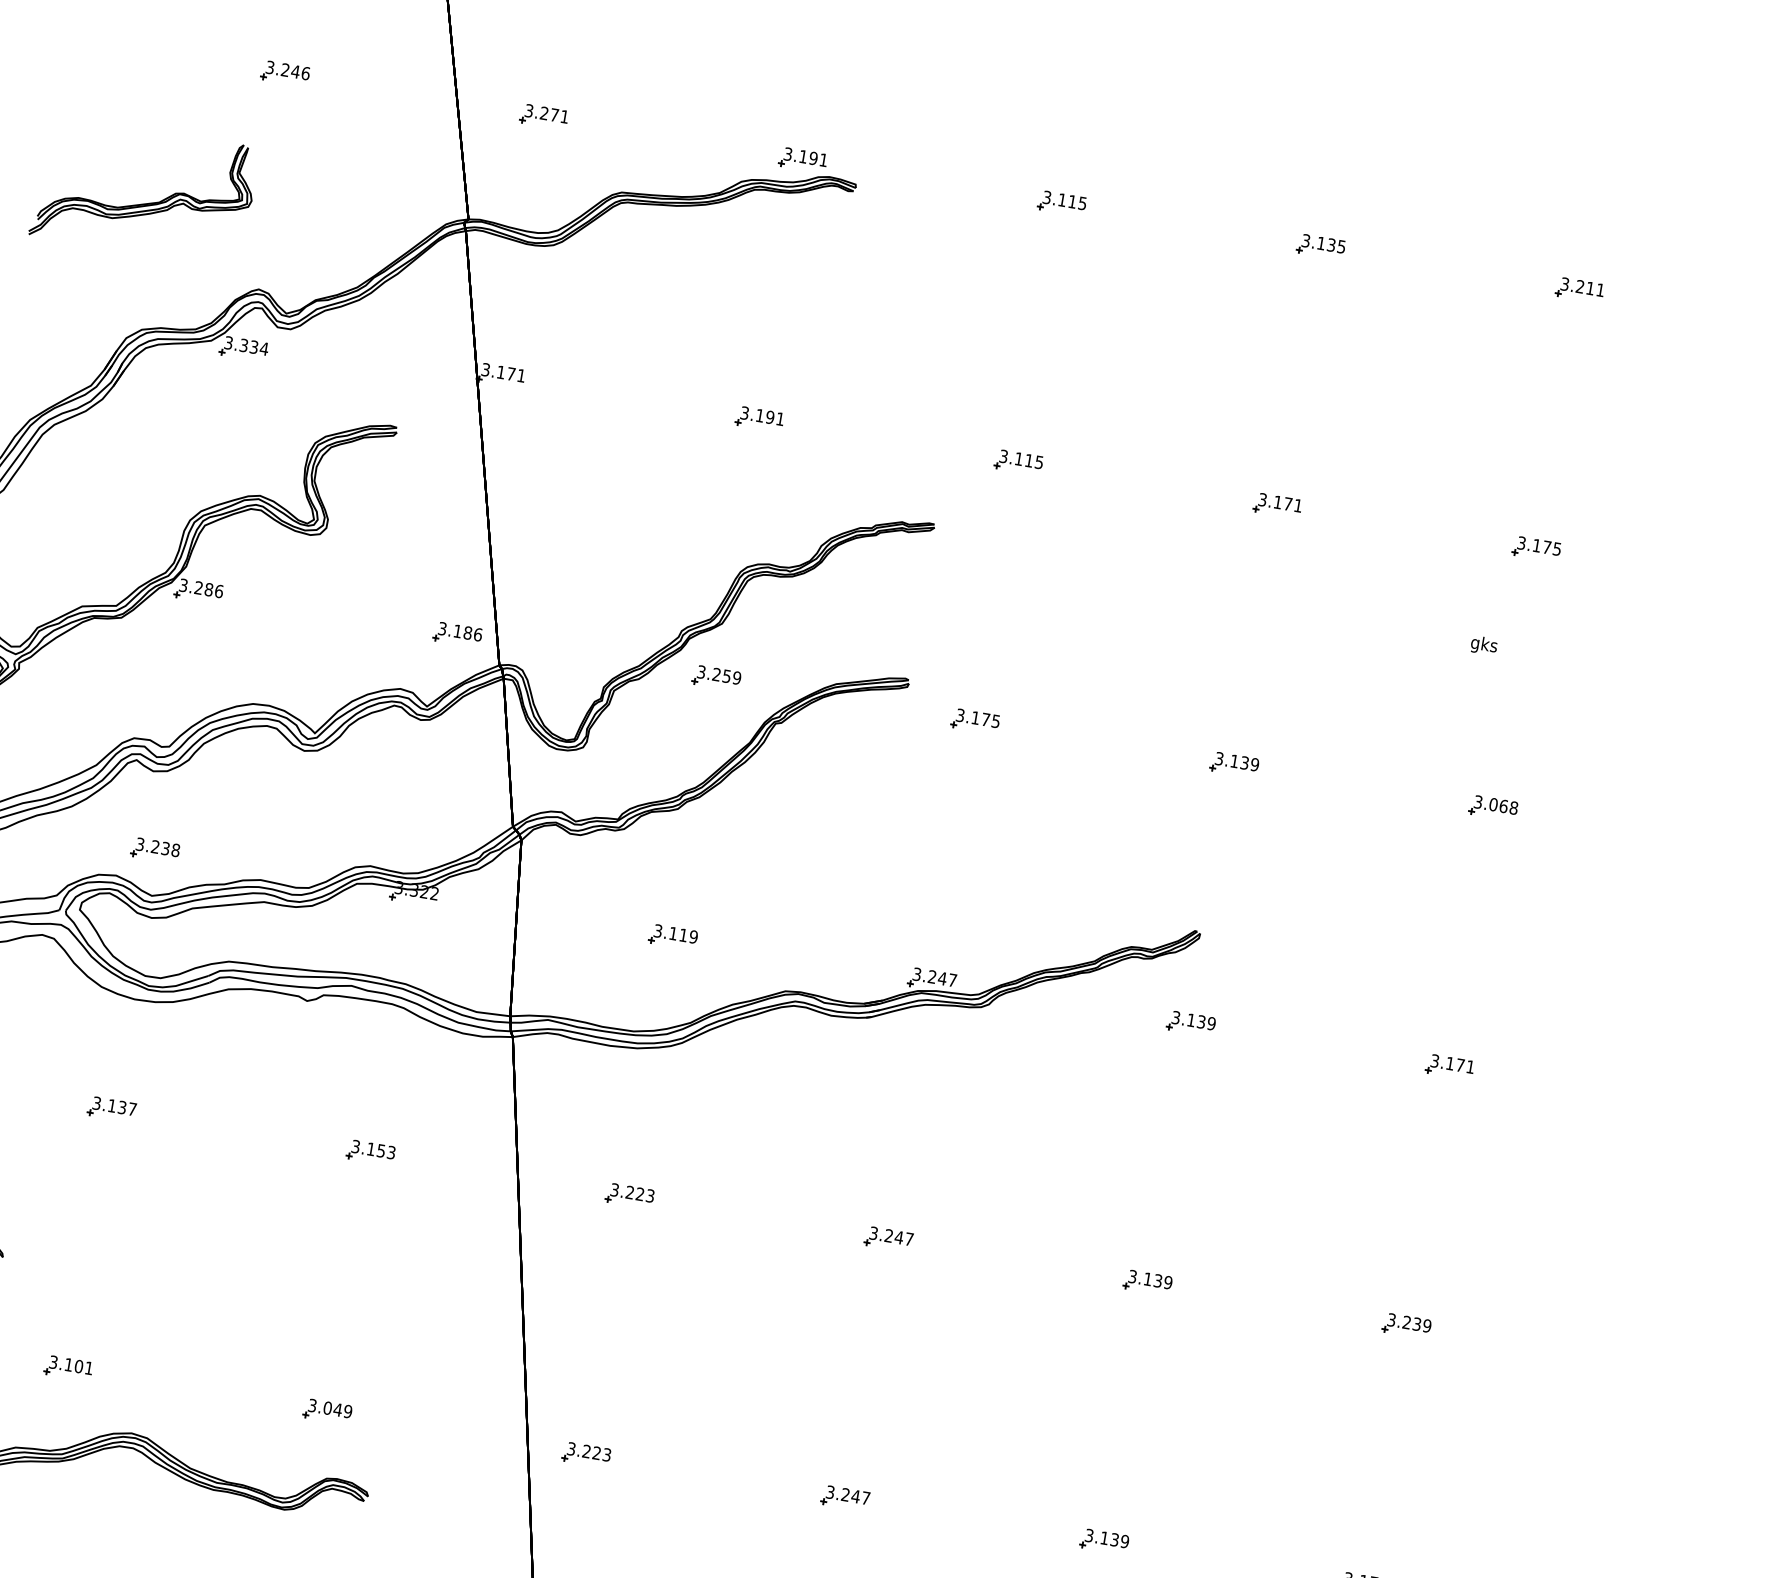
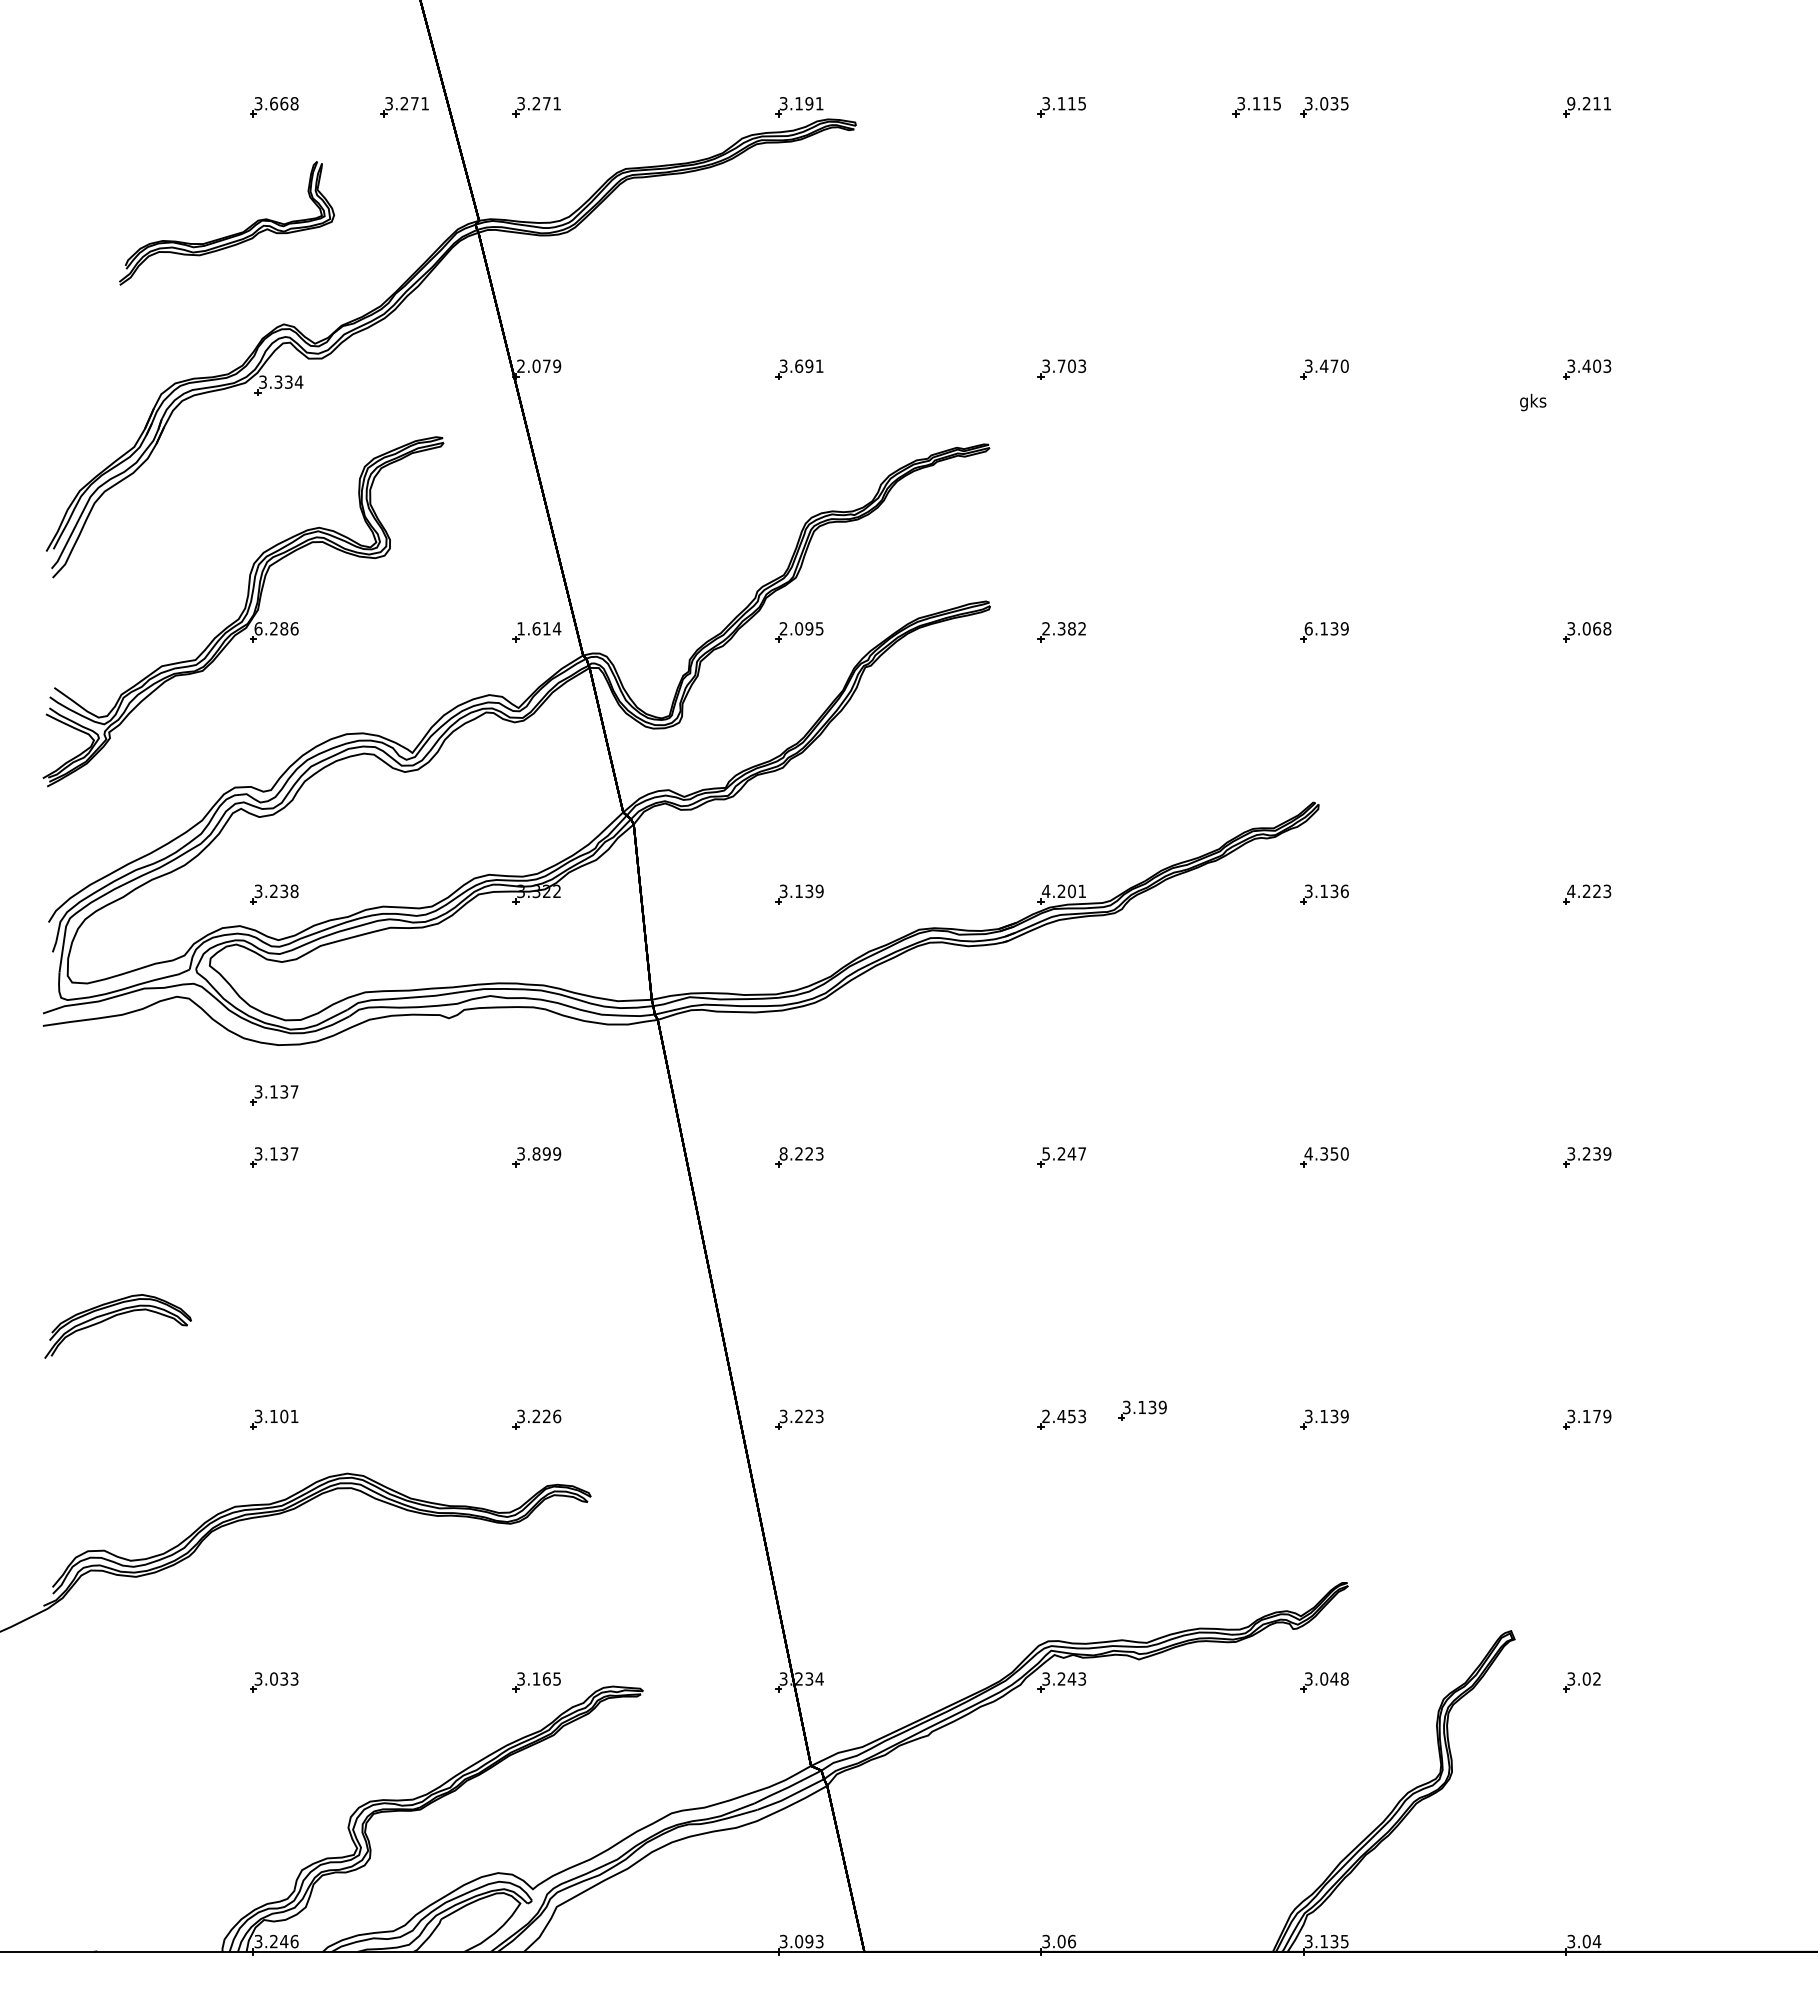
text: (295, 71) -> (284, 103), 3.246 -> 3.668
part: (413, 95) -> (404, 107), added
part: (147, 202) -> (231, 234), moved
part: (1253, 236) -> (1256, 107), added
text: (1321, 243) -> (1324, 103), 3.135 -> 3.035
text: (1565, 284) -> (1571, 103), 3.211 -> 9.211
text: (504, 372) -> (539, 365), 3.171 -> 2.079
text: (760, 415) -> (799, 365), 3.191 -> 3.691
text: (1028, 459) -> (1071, 365), 3.115 -> 3.703
text: (1287, 503) -> (1333, 365), 3.171 -> 3.470
text: (1546, 546) -> (1596, 365), 3.175 -> 3.403
text: (183, 585) -> (258, 628), 3.286 -> 6.286
text: (460, 631) -> (539, 628), 3.186 -> 1.614
text: (1484, 645) -> (1533, 402), moved
text: (719, 674) -> (801, 628), 3.259 -> 2.095
text: (977, 718) -> (1063, 628), 3.175 -> 2.382
text: (1219, 758) -> (1308, 628), 3.139 -> 6.139
text: (683, 935) -> (809, 891), 3.119 -> 3.139
text: (934, 977) -> (1063, 891), 3.247 -> 4.201
text: (1211, 1023) -> (1344, 891), 3.139 -> 3.136
part: (122, 1048) -> (274, 1095), added
text: (1452, 1064) -> (1589, 891), 3.171 -> 4.223
text: (381, 1150) -> (546, 1153), 3.153 -> 3.899
text: (614, 1189) -> (783, 1153), 3.223 -> 8.223
text: (873, 1232) -> (1045, 1153), 3.247 -> 5.247
text: (1150, 1279) -> (1326, 1153), 3.139 -> 4.350
text: (337, 1409) -> (546, 1416), 3.049 -> 3.226
text: (848, 1495) -> (1064, 1416), 3.247 -> 2.453
part: (926, 1502) -> (1142, 1410), added

